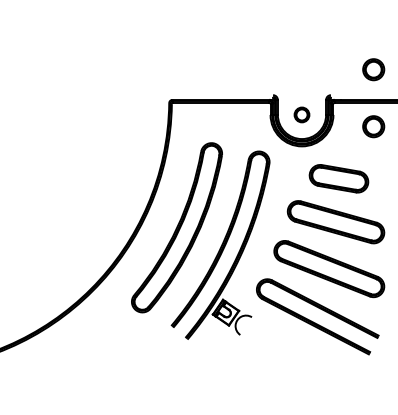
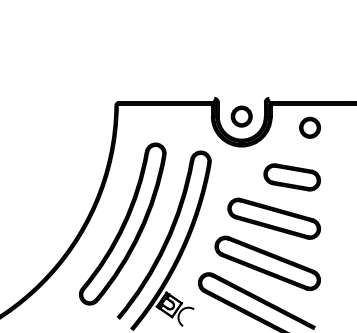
part: (373, 69) -> (309, 73), removed
part: (301, 114) -> (241, 116), size x1.43
part: (338, 178) -> (291, 177), moved

